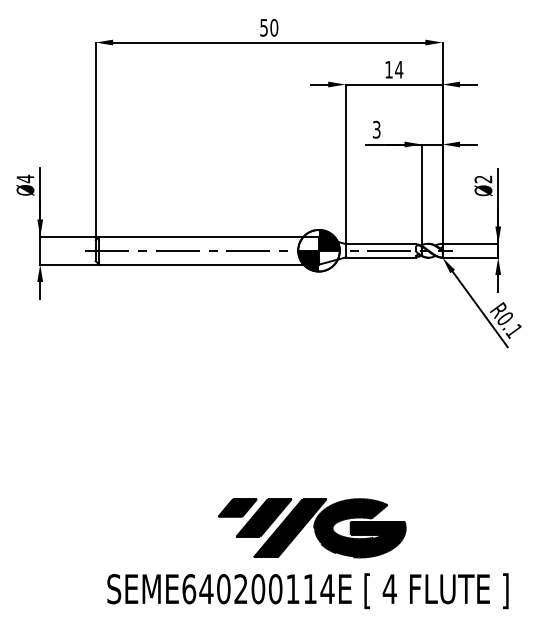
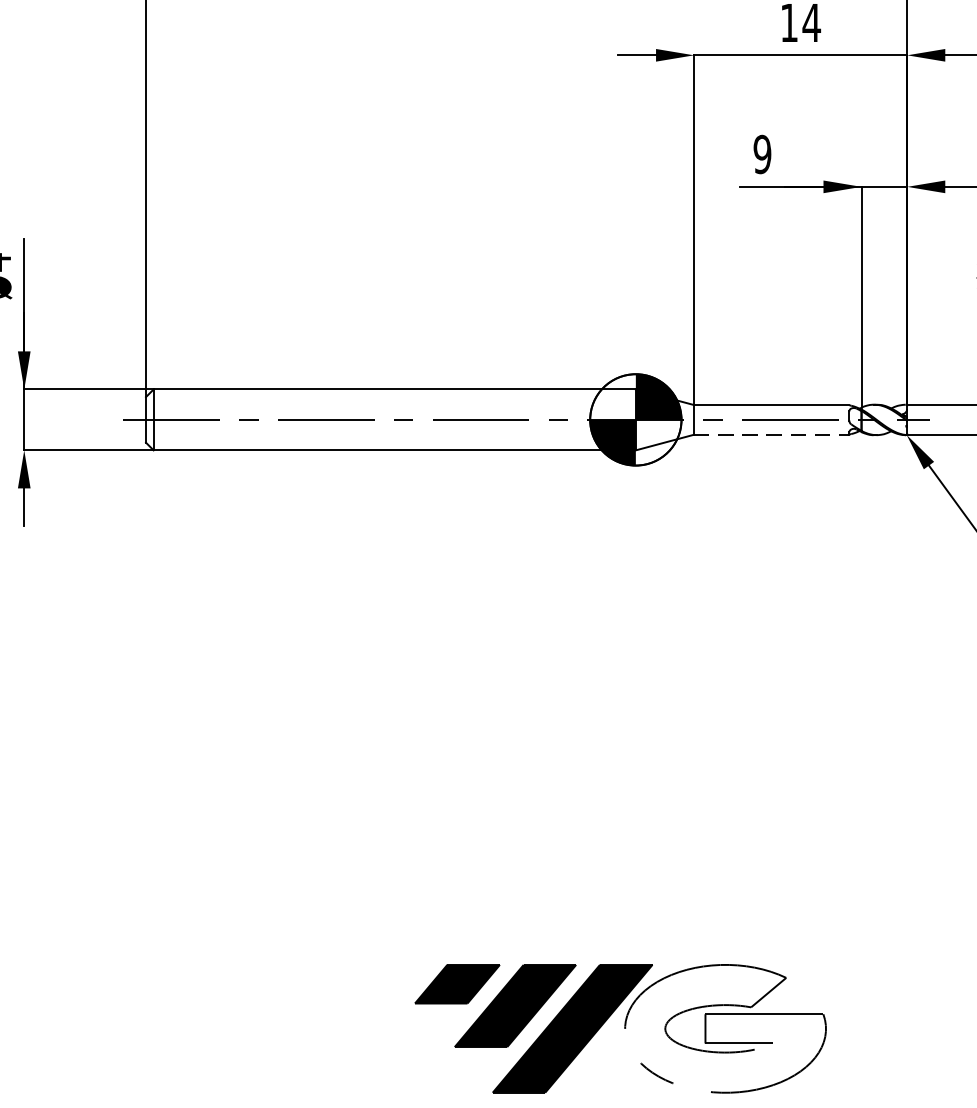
text: (376, 129) -> (761, 153), 3 -> 9
line: (381, 257) -> (772, 434), solid -> dashed
fill: (359, 528) -> (724, 1029), removed

